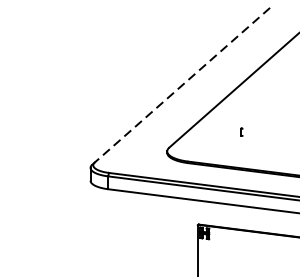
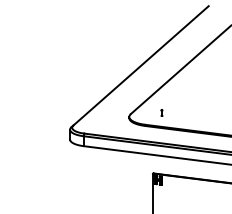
line: (181, 86) -> (140, 66), dashed -> solid
part: (241, 131) -> (161, 112), moved

